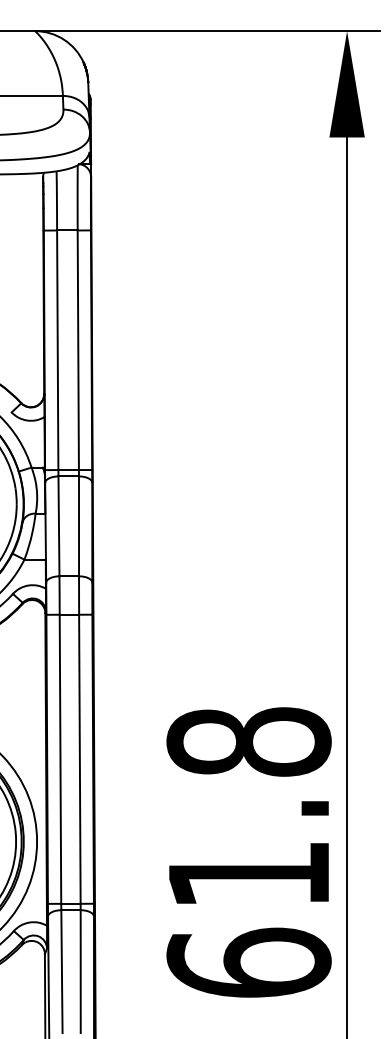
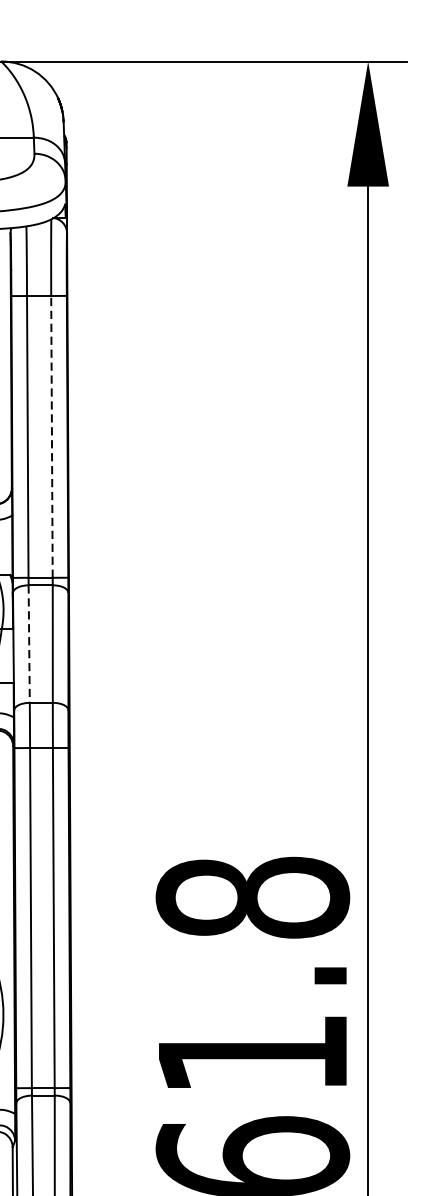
line: (78, 350) -> (52, 437), solid -> dashed
line: (58, 526) -> (28, 644), solid -> dashed

